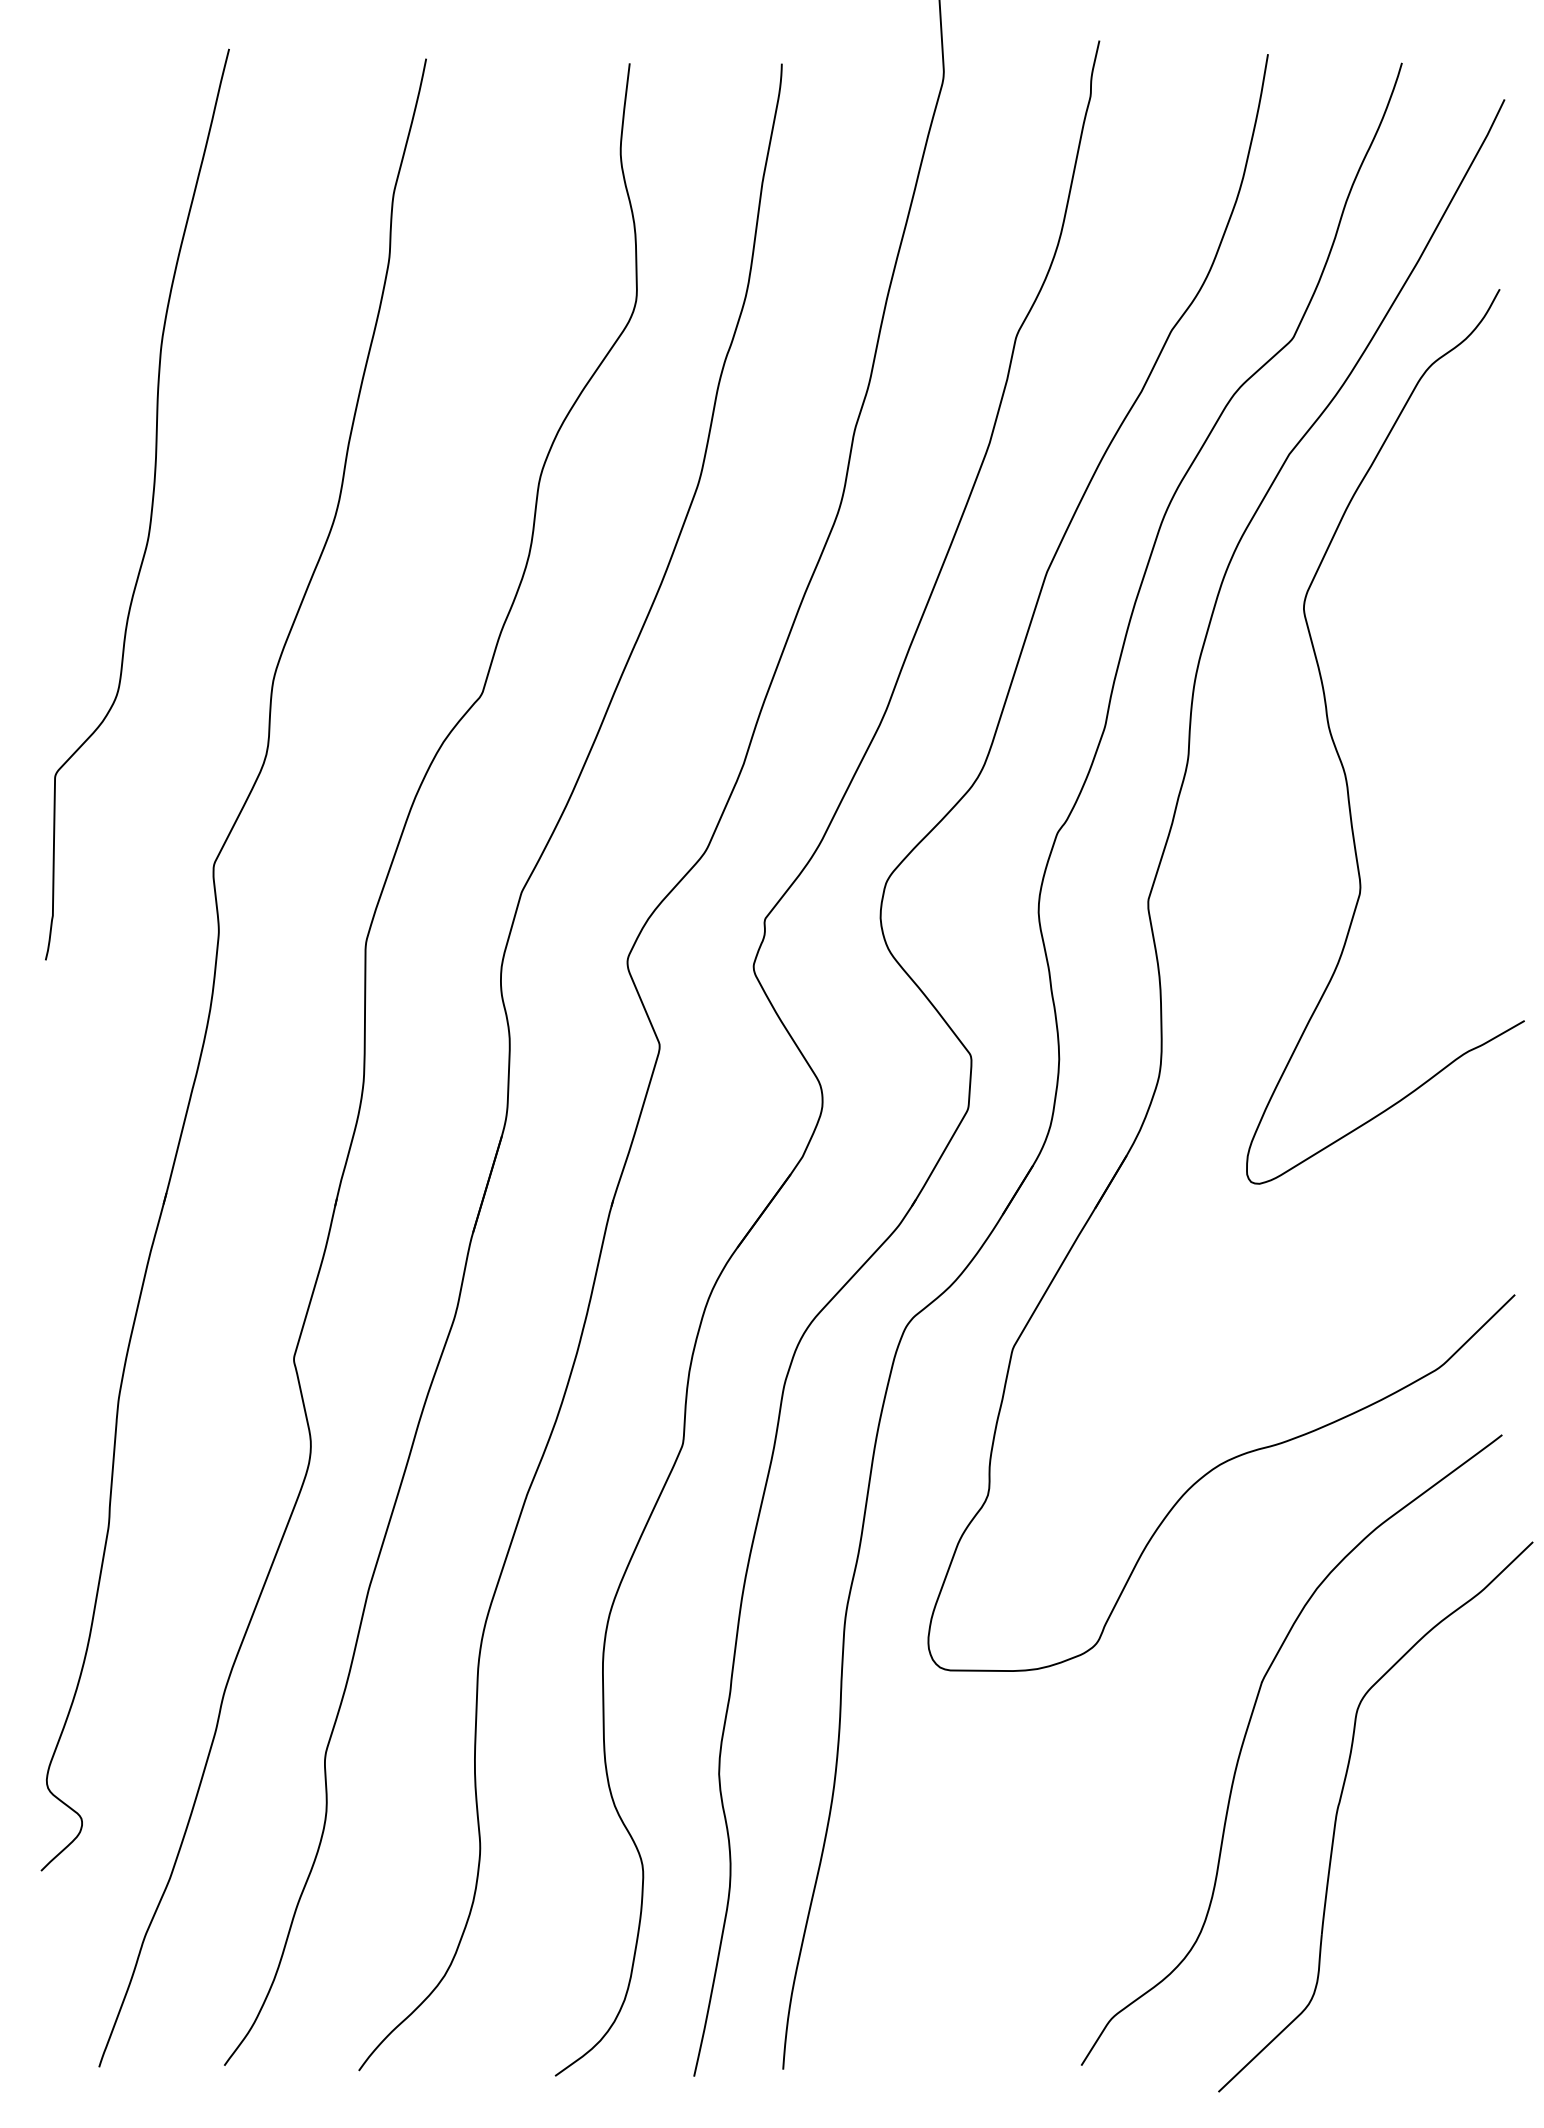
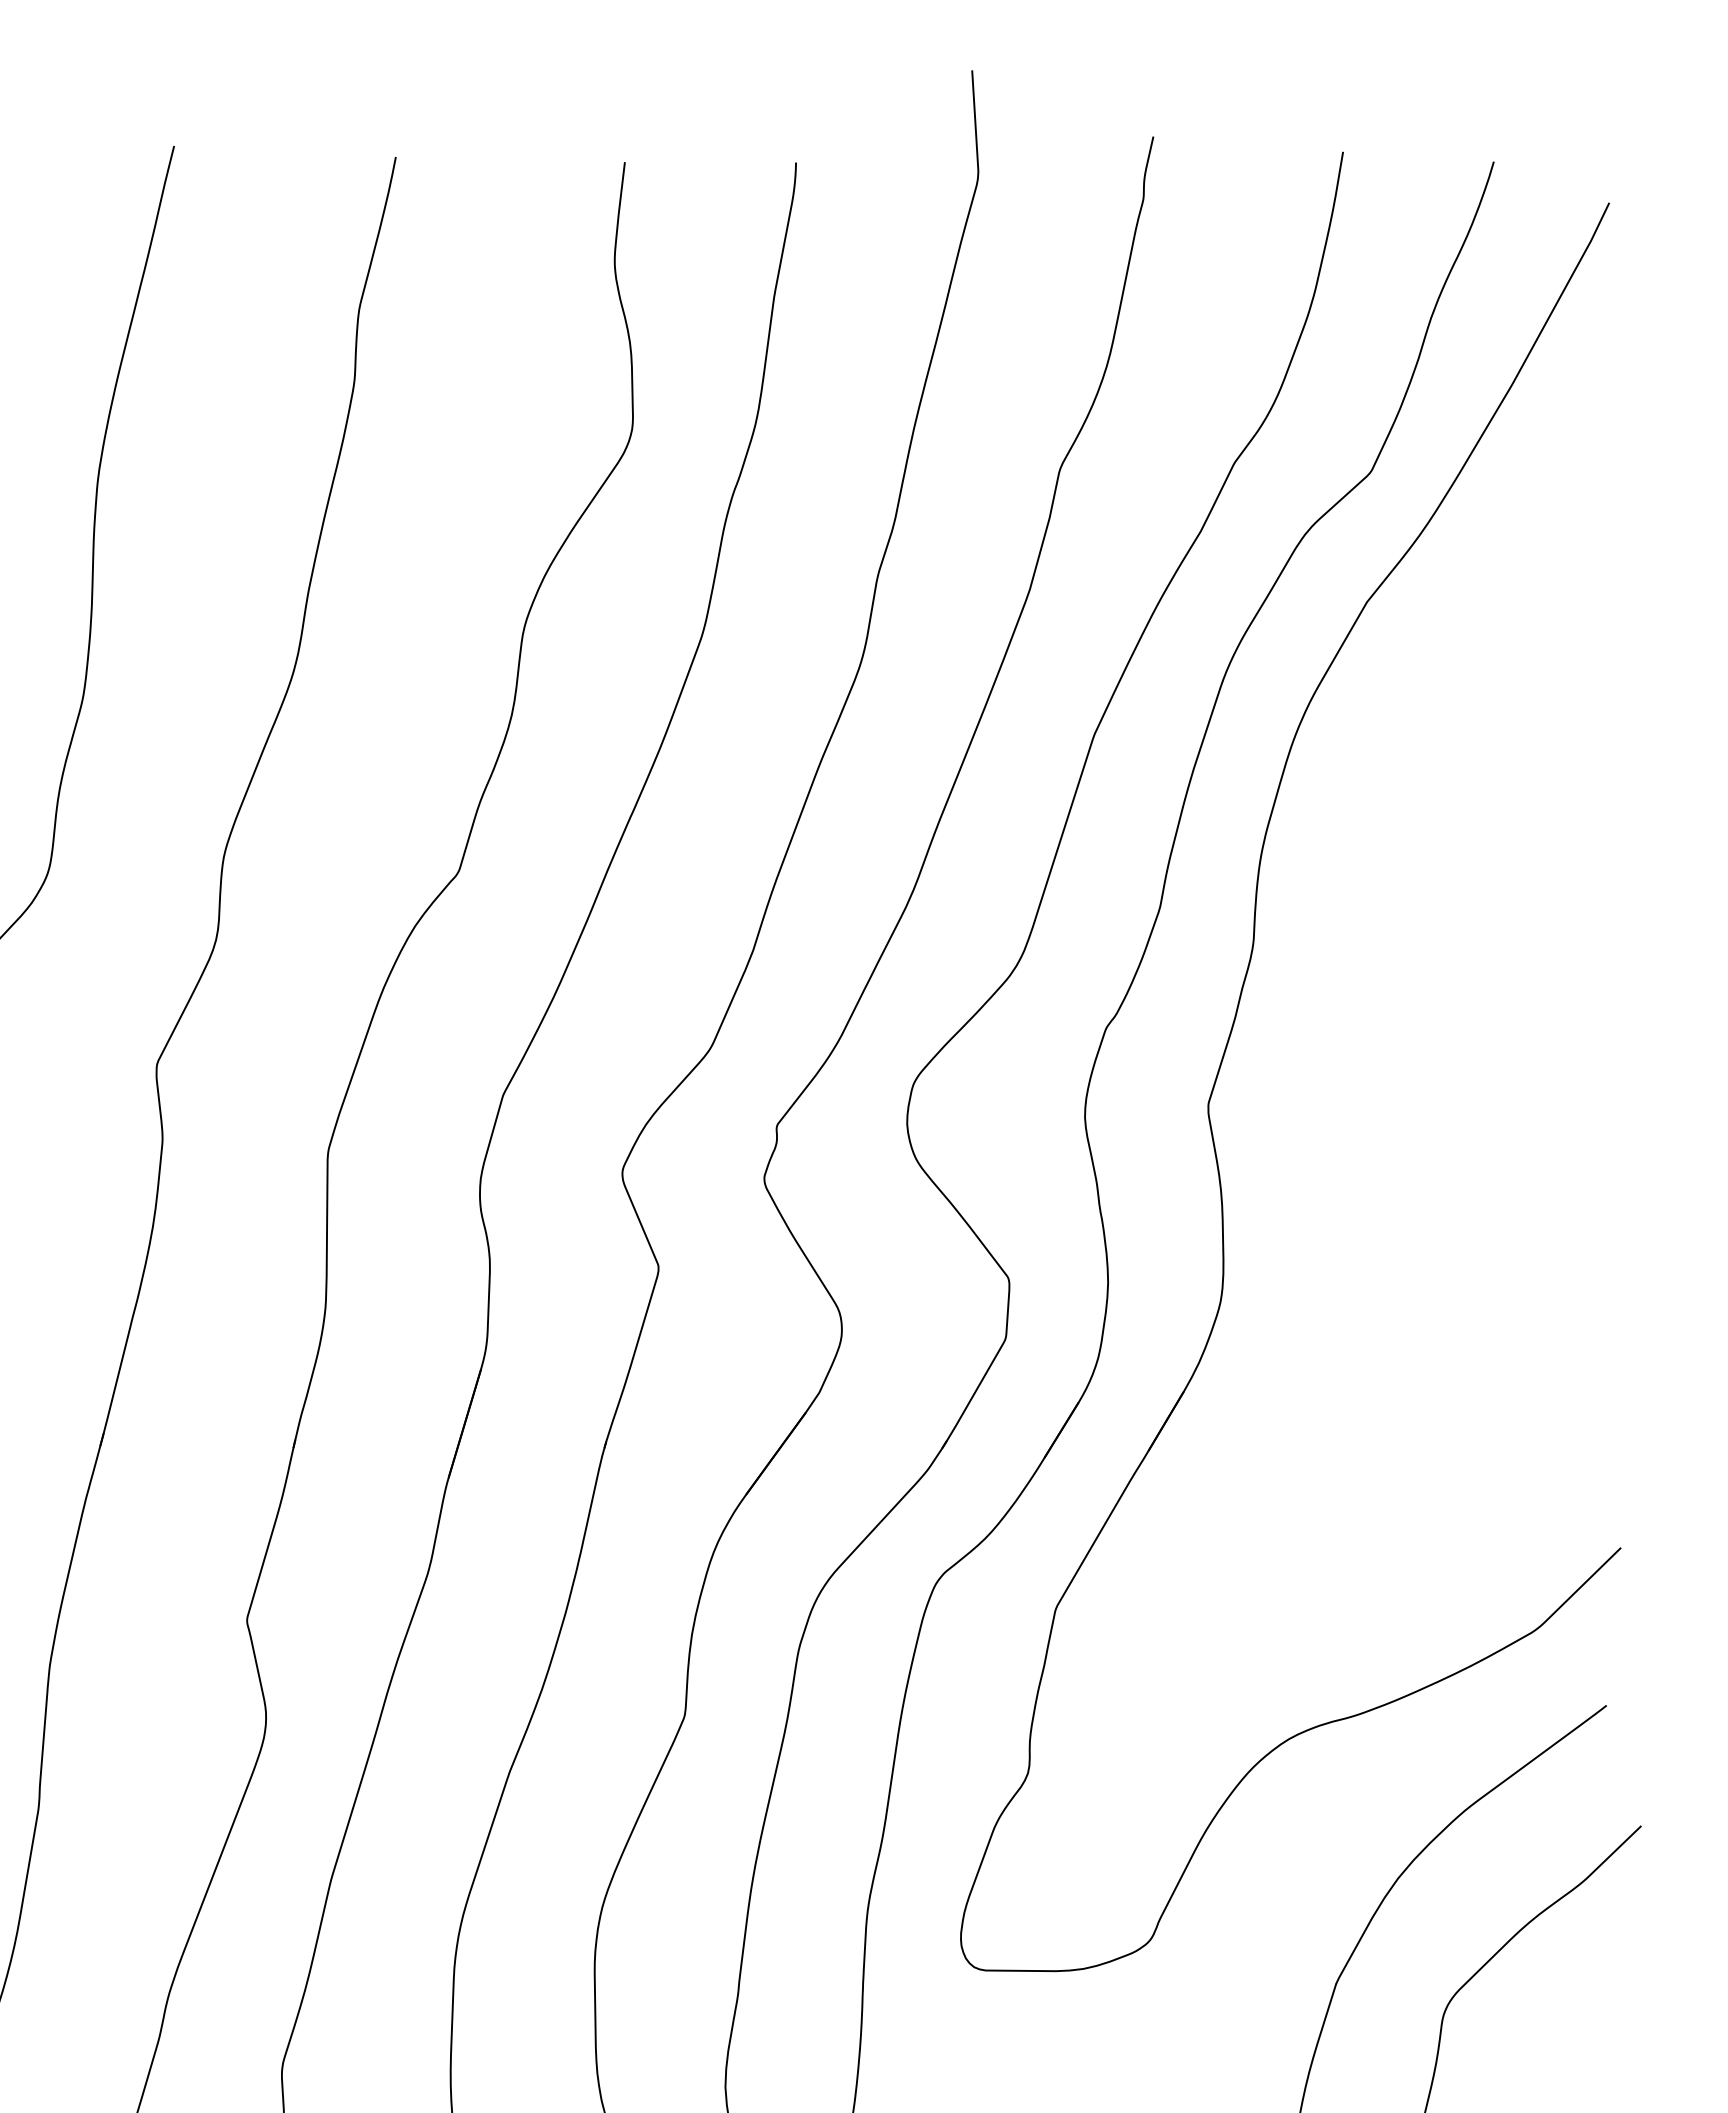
curve: (1339, 754) -> (1423, 939), removed

